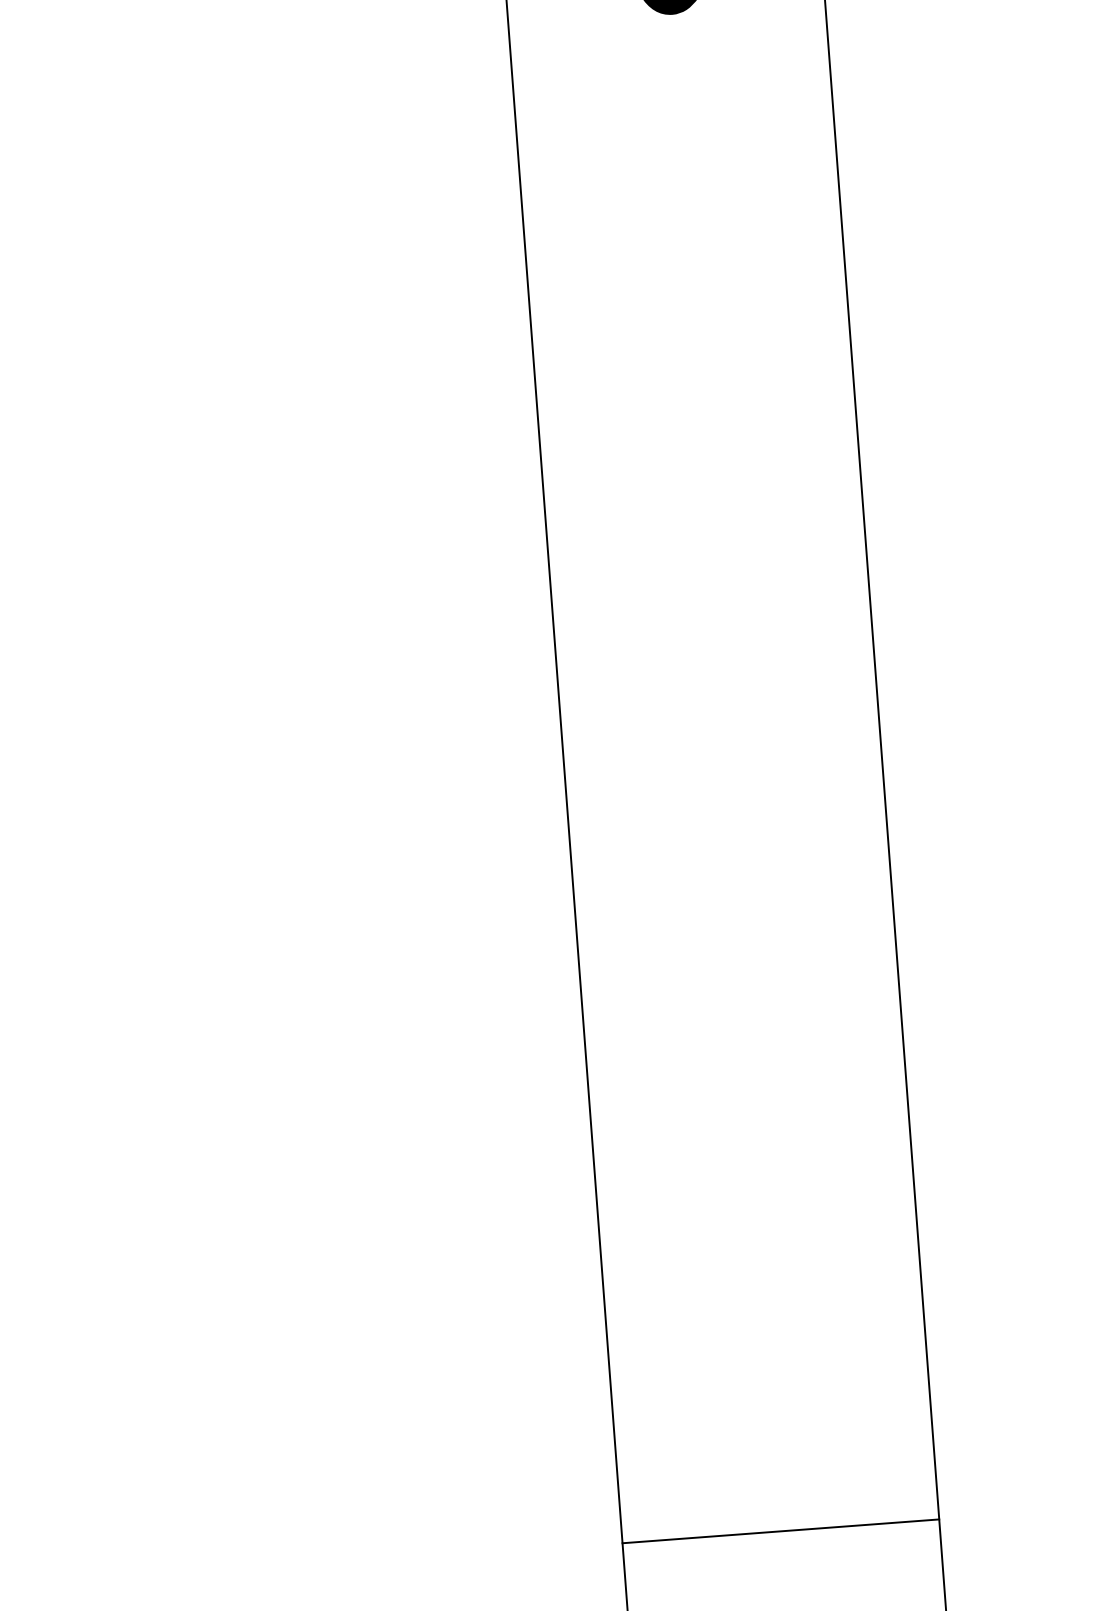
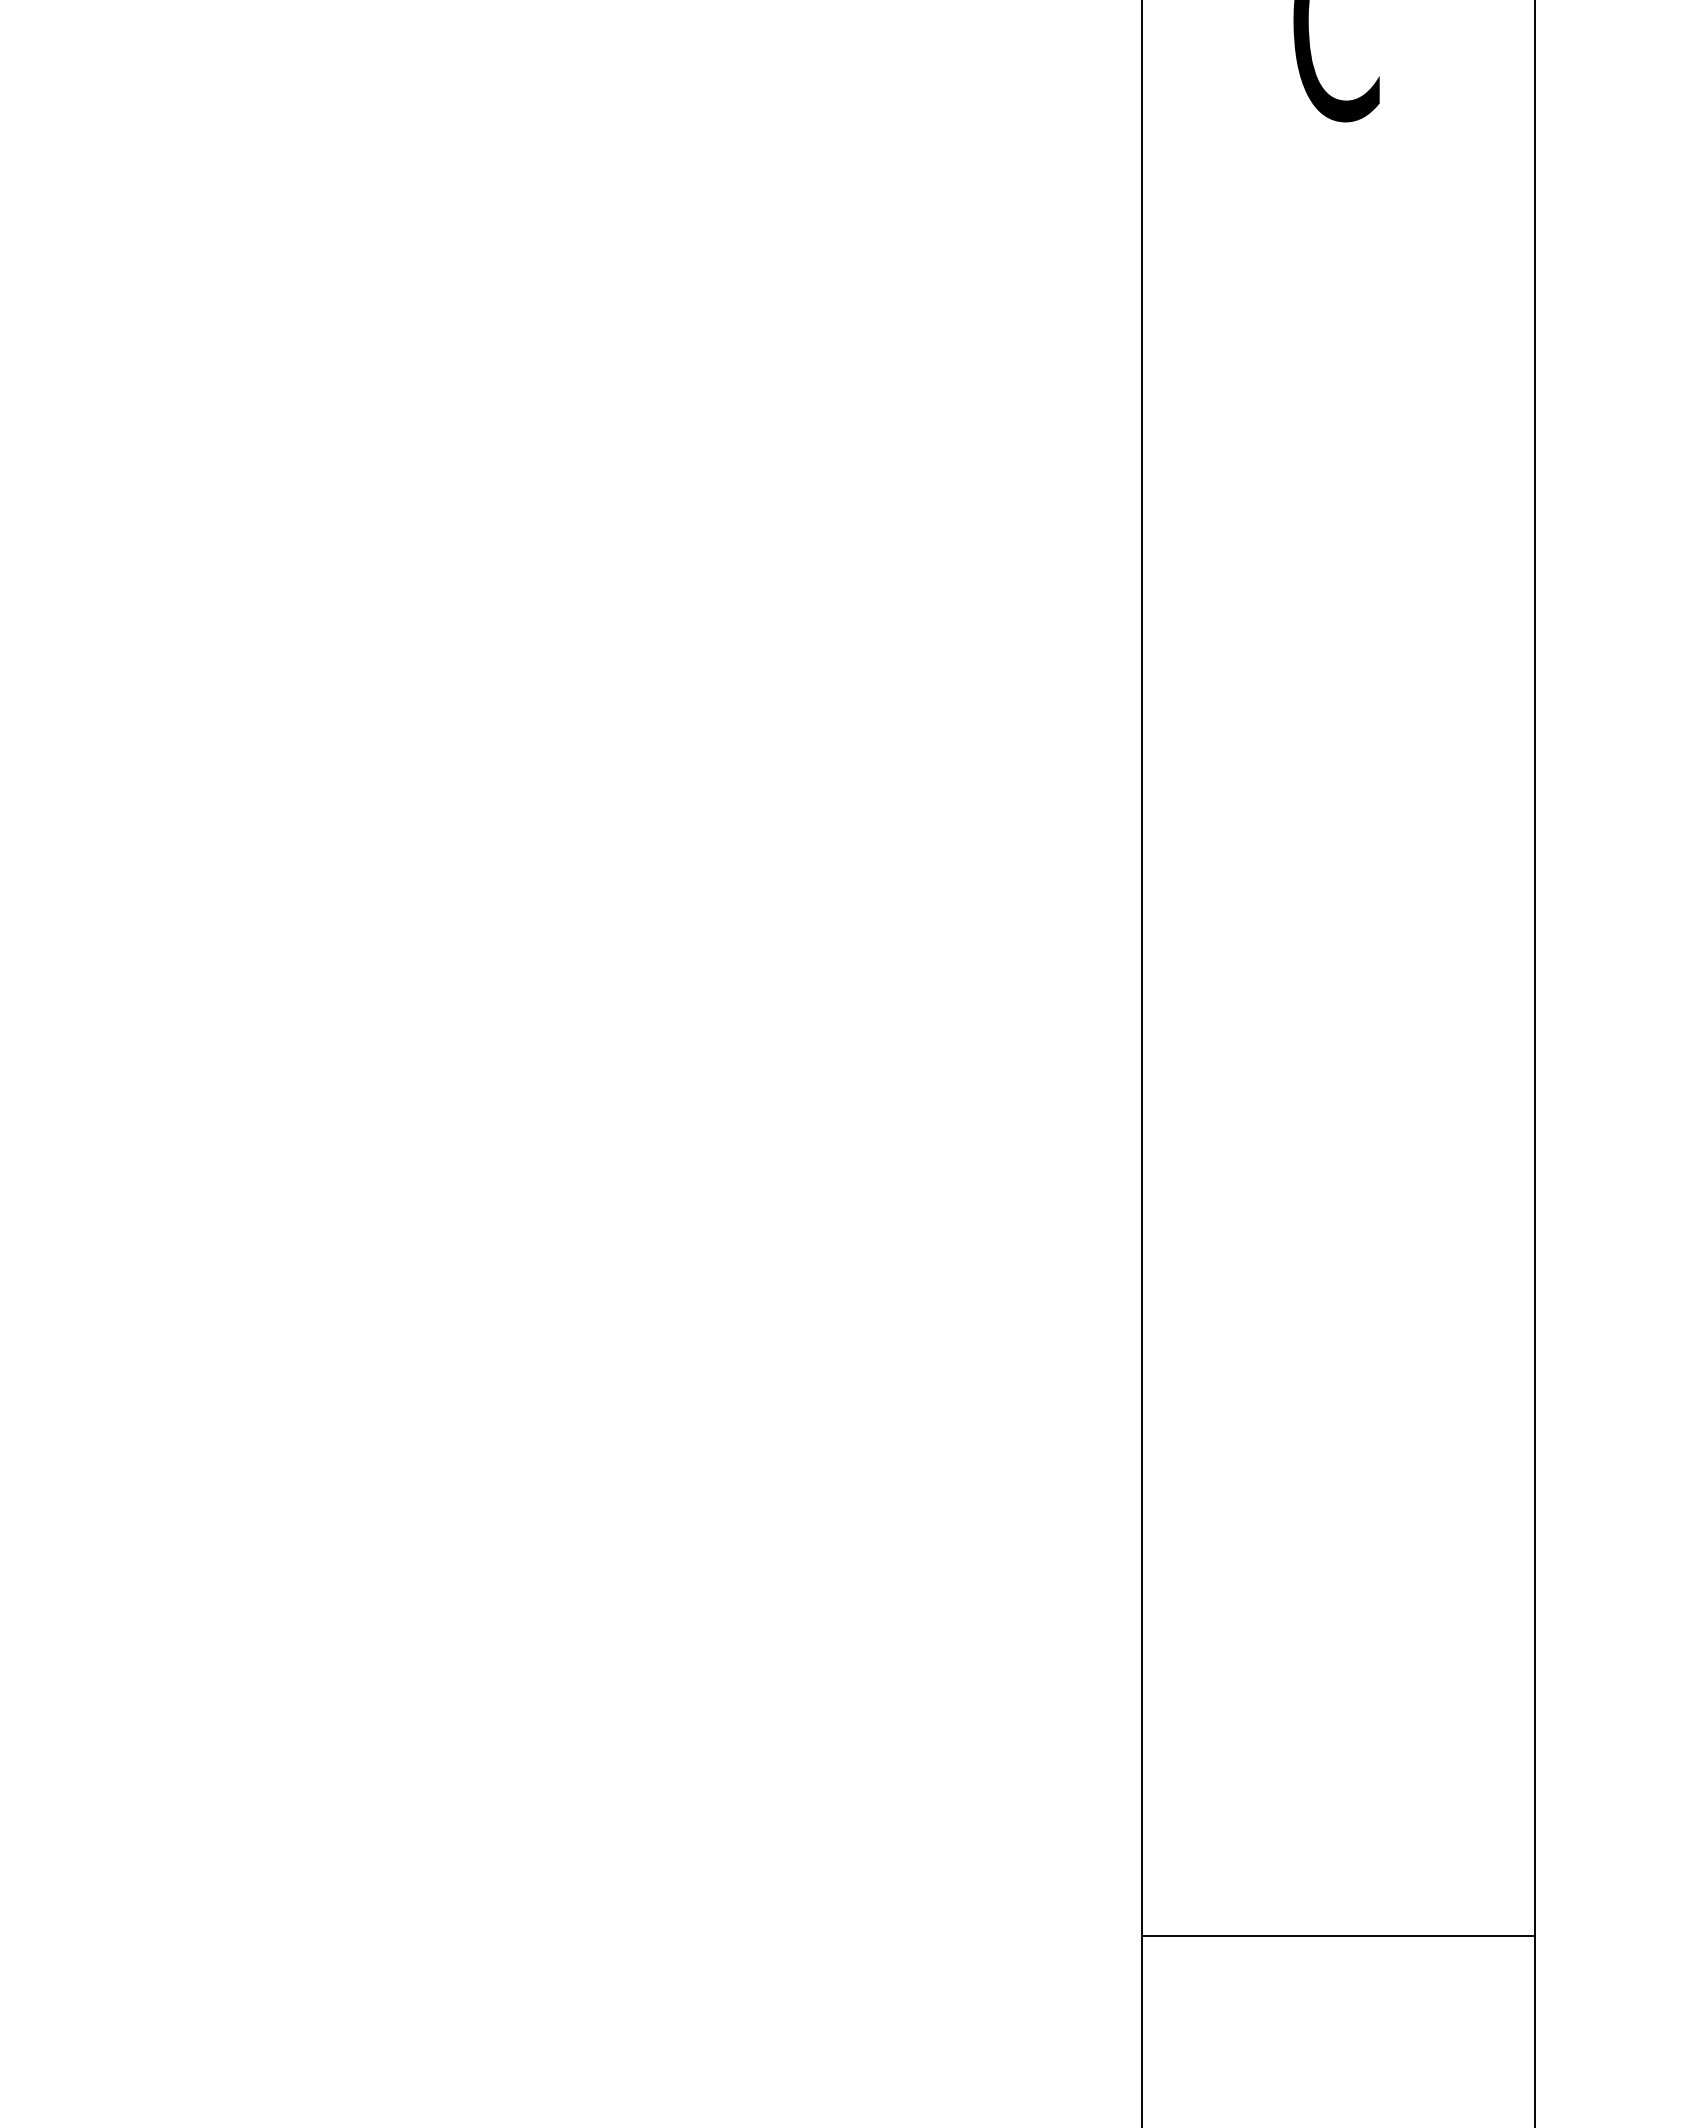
line: (780, 1531) -> (1338, 1936), moved

